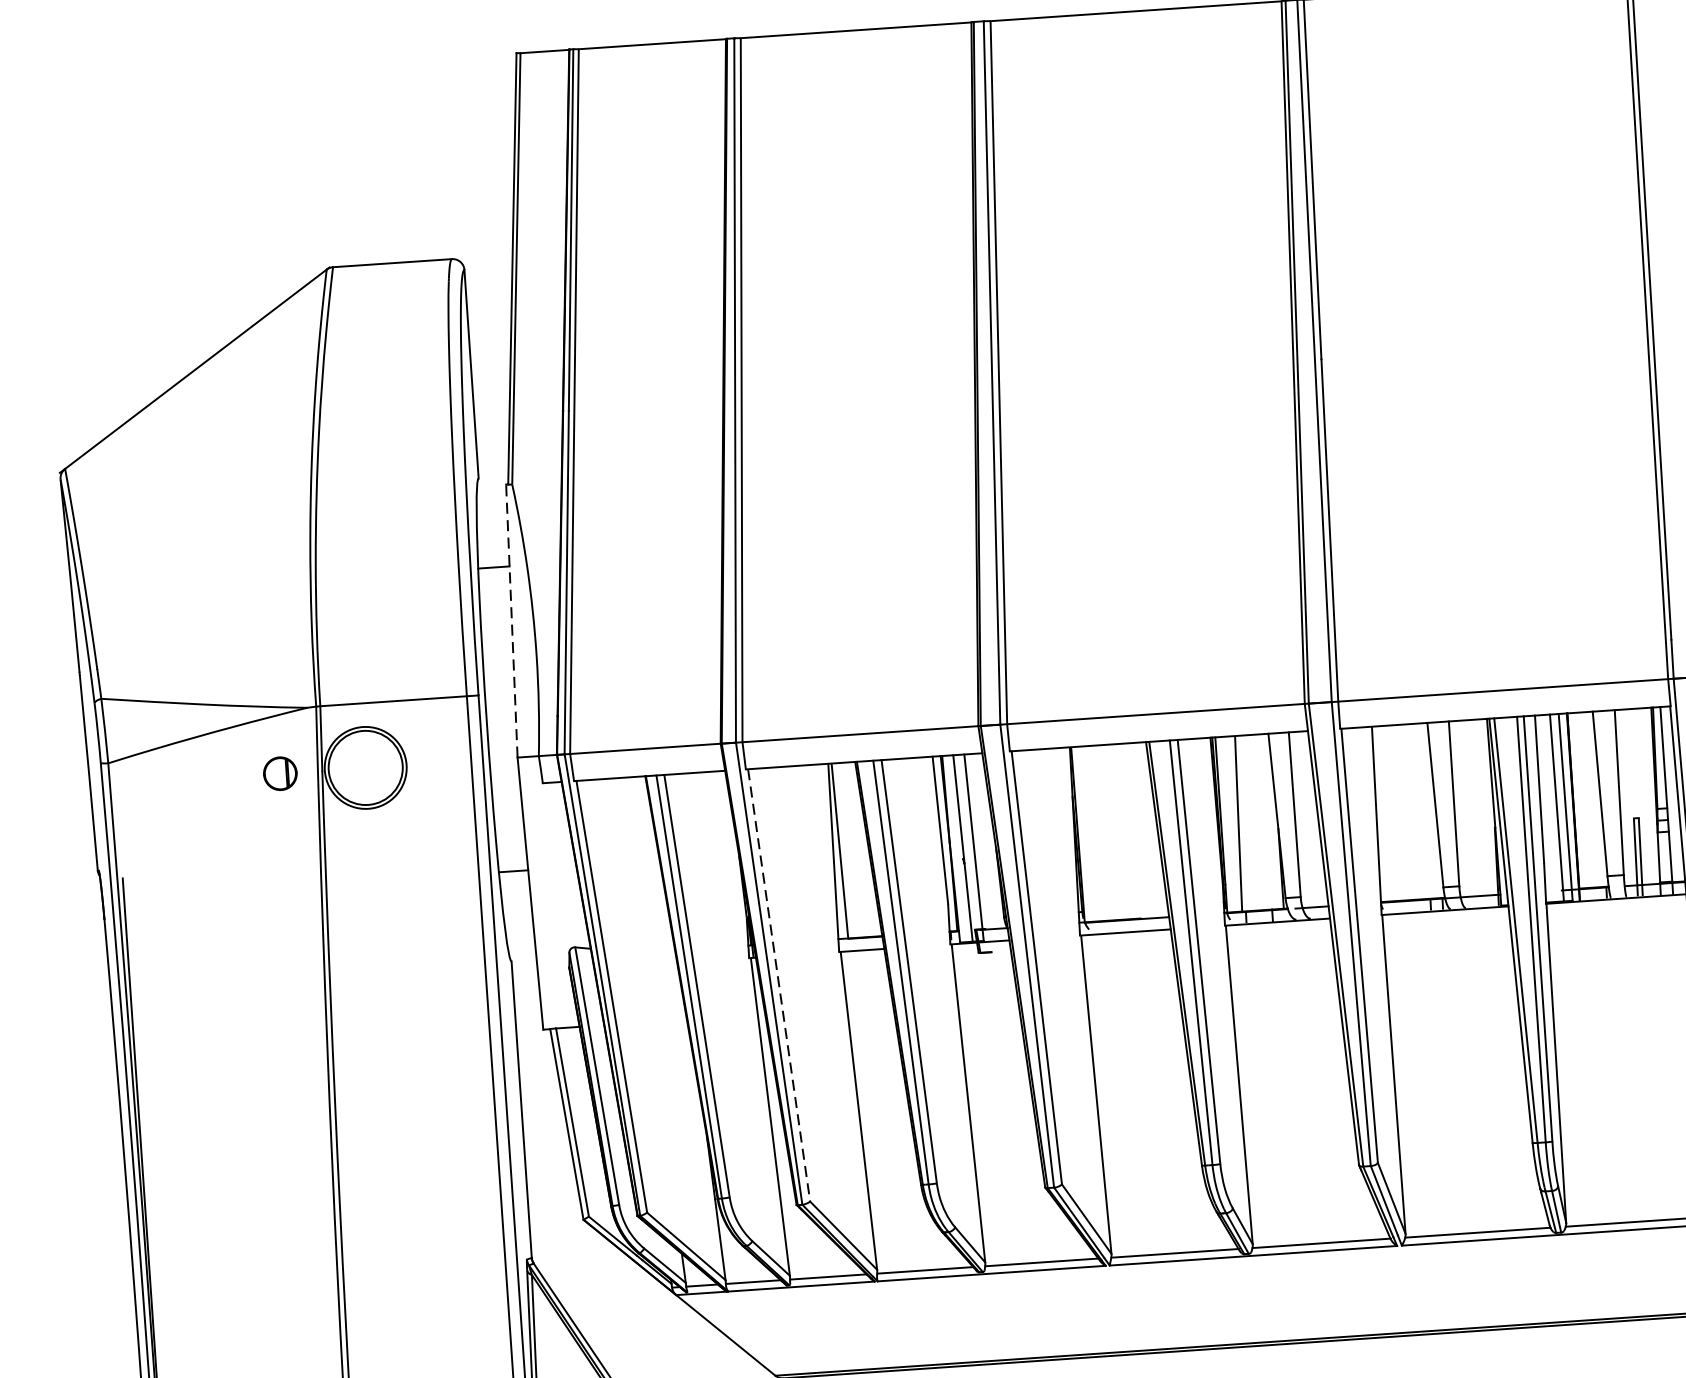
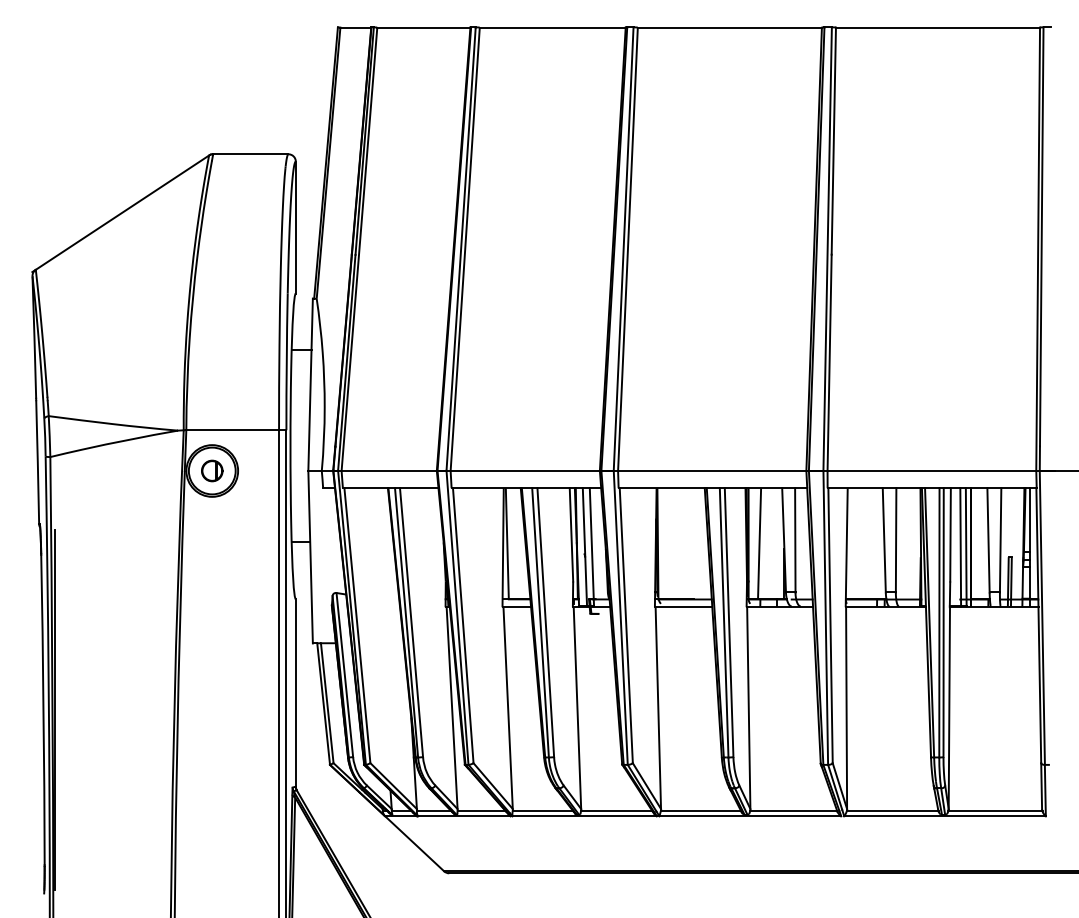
line: (511, 620) -> (310, 384), dashed -> solid
part: (280, 772) -> (212, 470), moved
line: (779, 985) -> (463, 625), dashed -> solid

